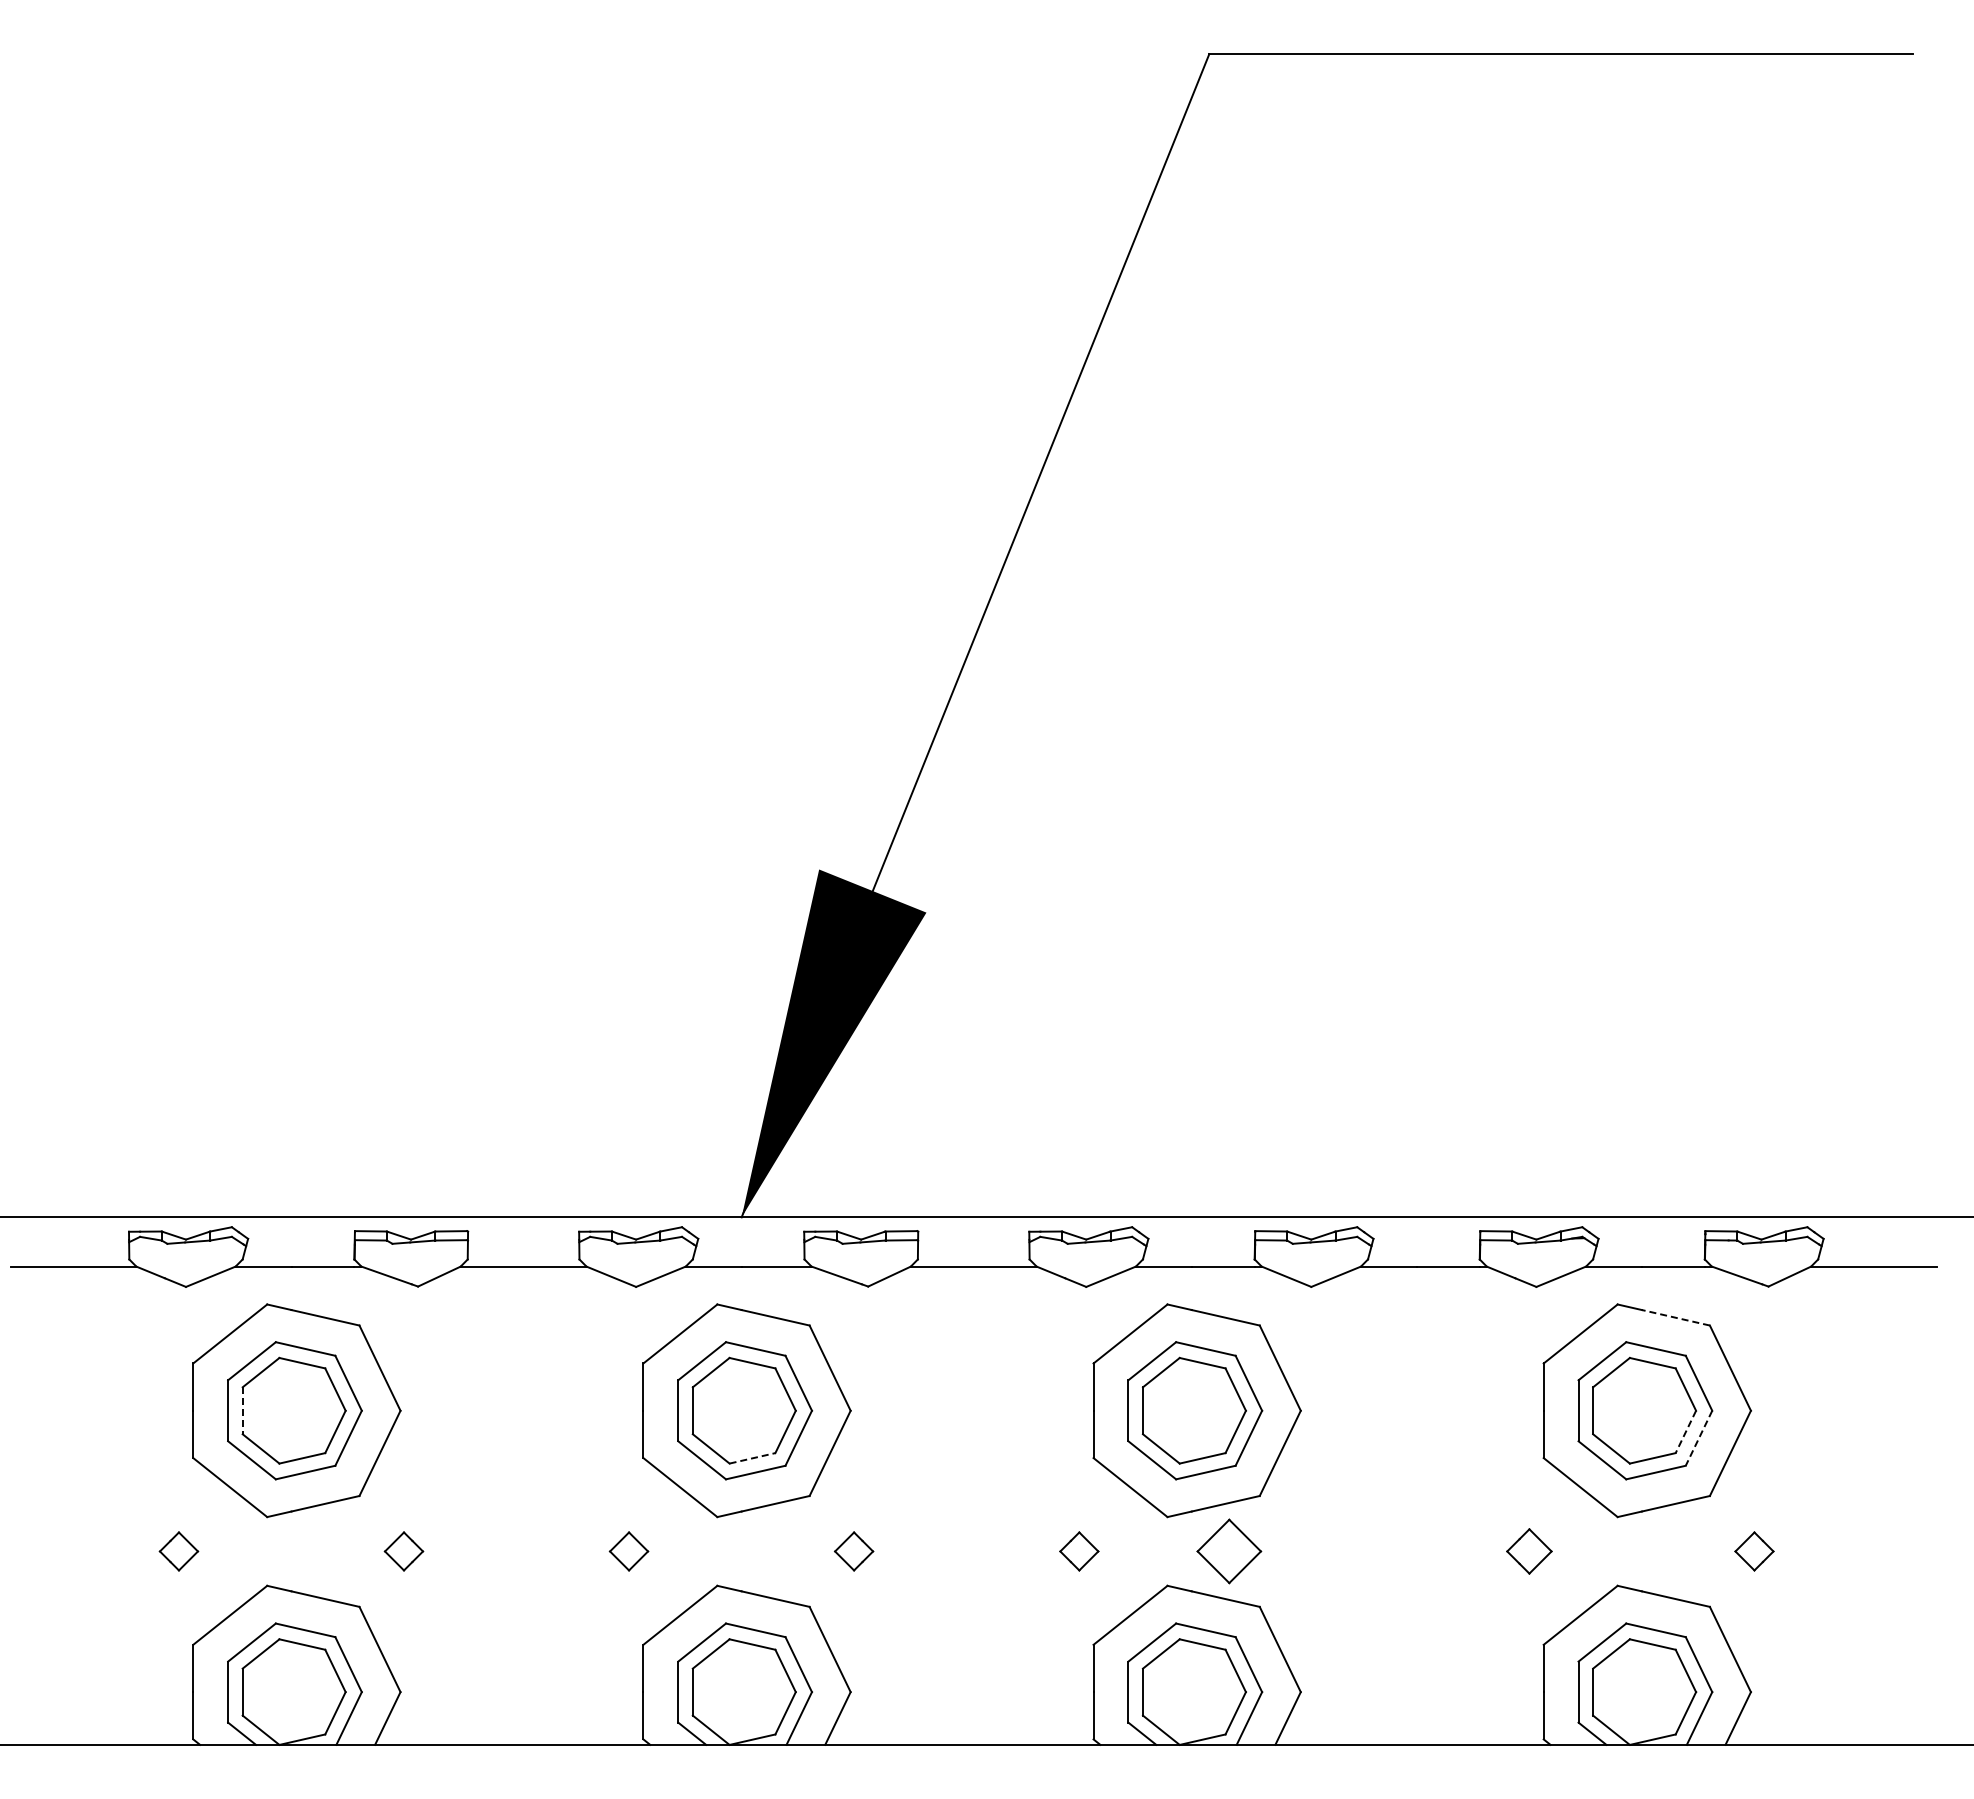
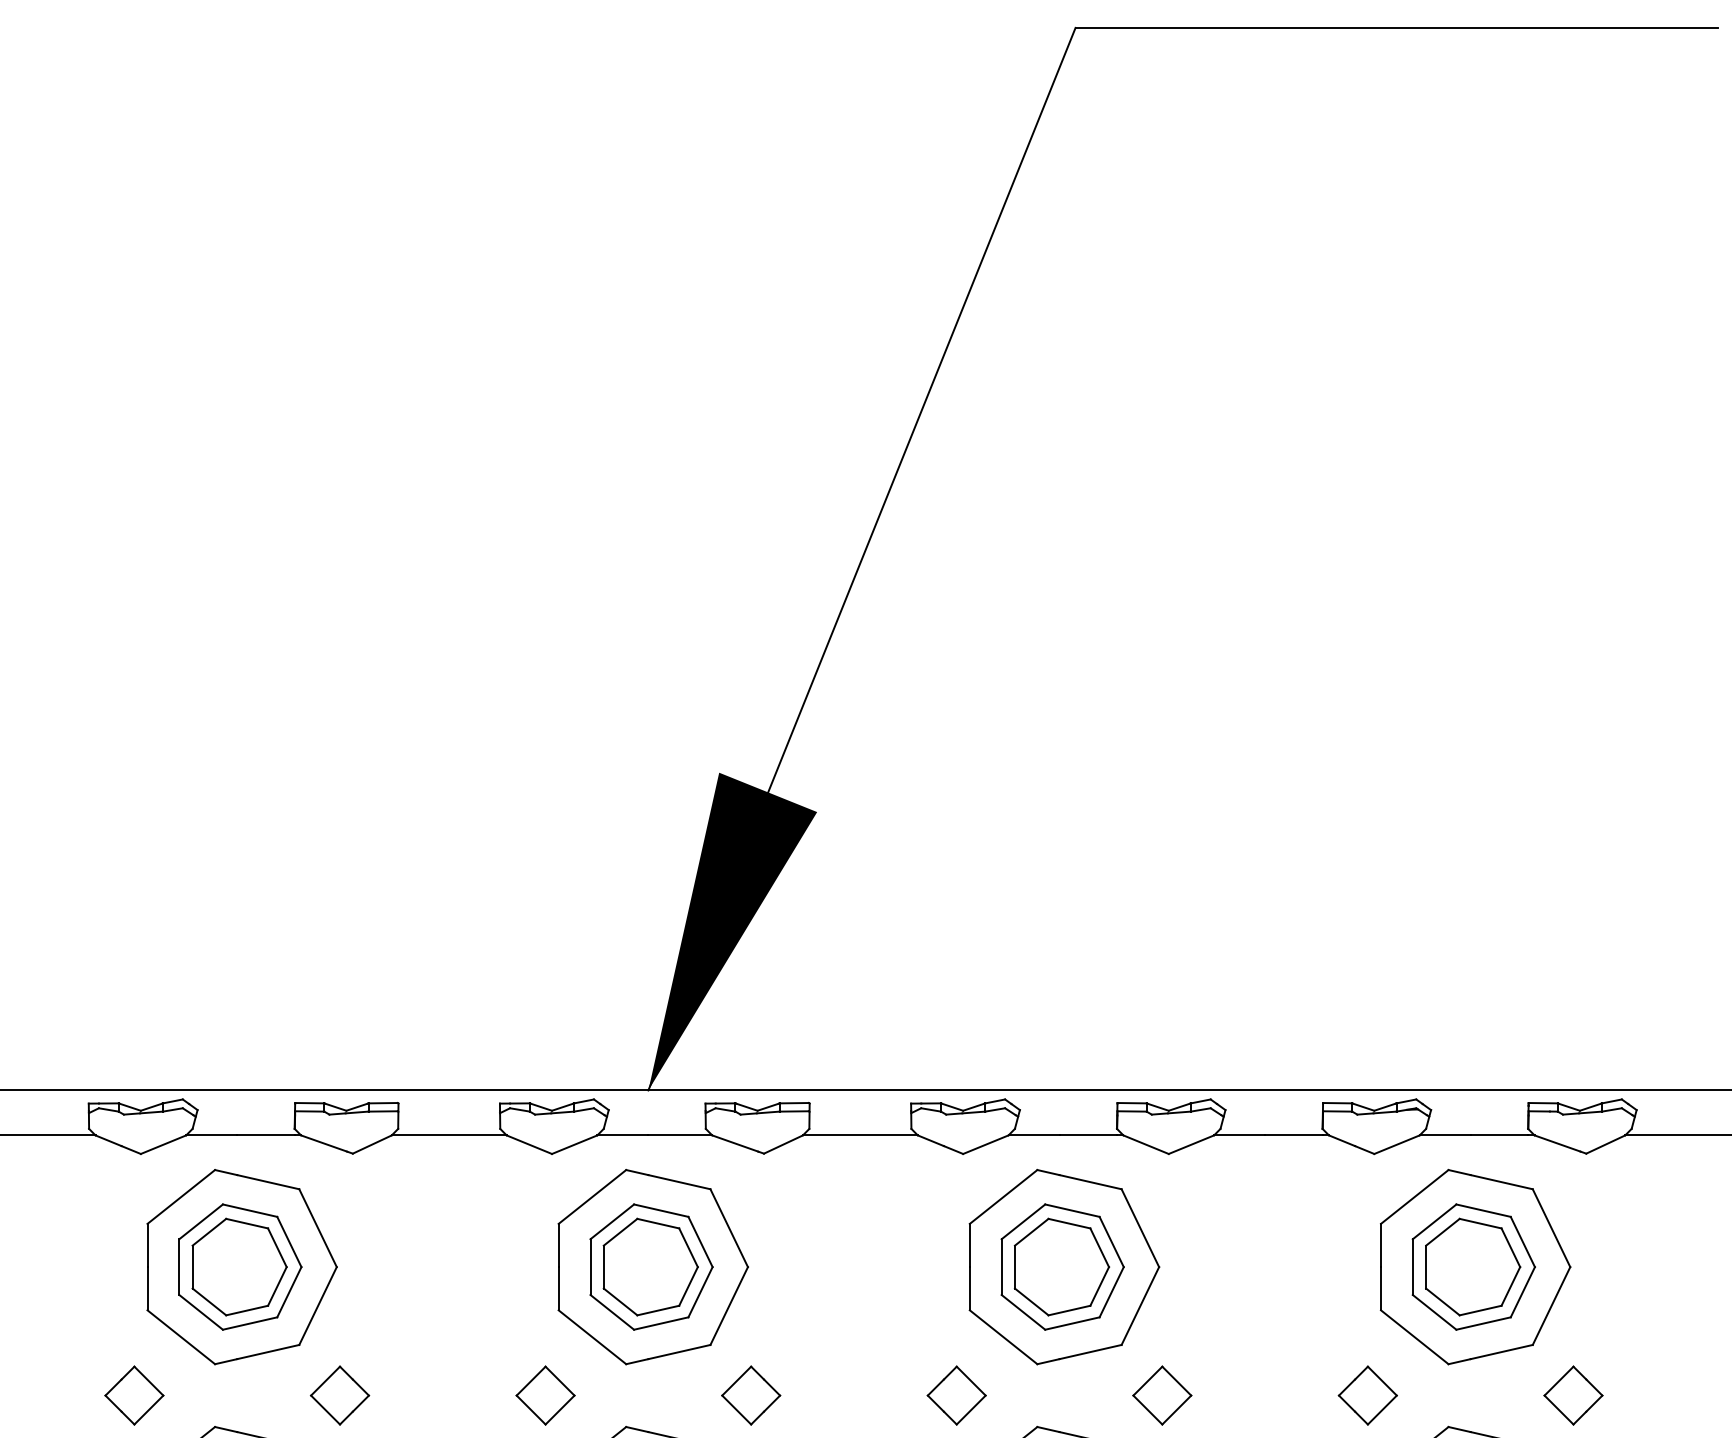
line: (1675, 1317) -> (1501, 1181), dashed -> solid
line: (242, 1411) -> (192, 1267), dashed -> solid
line: (1685, 1432) -> (1510, 1286), dashed -> solid
line: (1699, 1438) -> (1523, 1292), dashed -> solid
line: (752, 1458) -> (658, 1310), dashed -> solid
part: (178, 1551) -> (134, 1395), size x1.67
part: (403, 1551) -> (339, 1395), size x1.67
part: (628, 1551) -> (545, 1395), size x1.67
part: (853, 1551) -> (750, 1395), size x1.67
part: (1079, 1551) -> (956, 1395), size x1.67
part: (1229, 1551) -> (1162, 1395), moved
part: (1529, 1551) -> (1368, 1395), size x1.43
part: (1754, 1551) -> (1573, 1395), size x1.67

